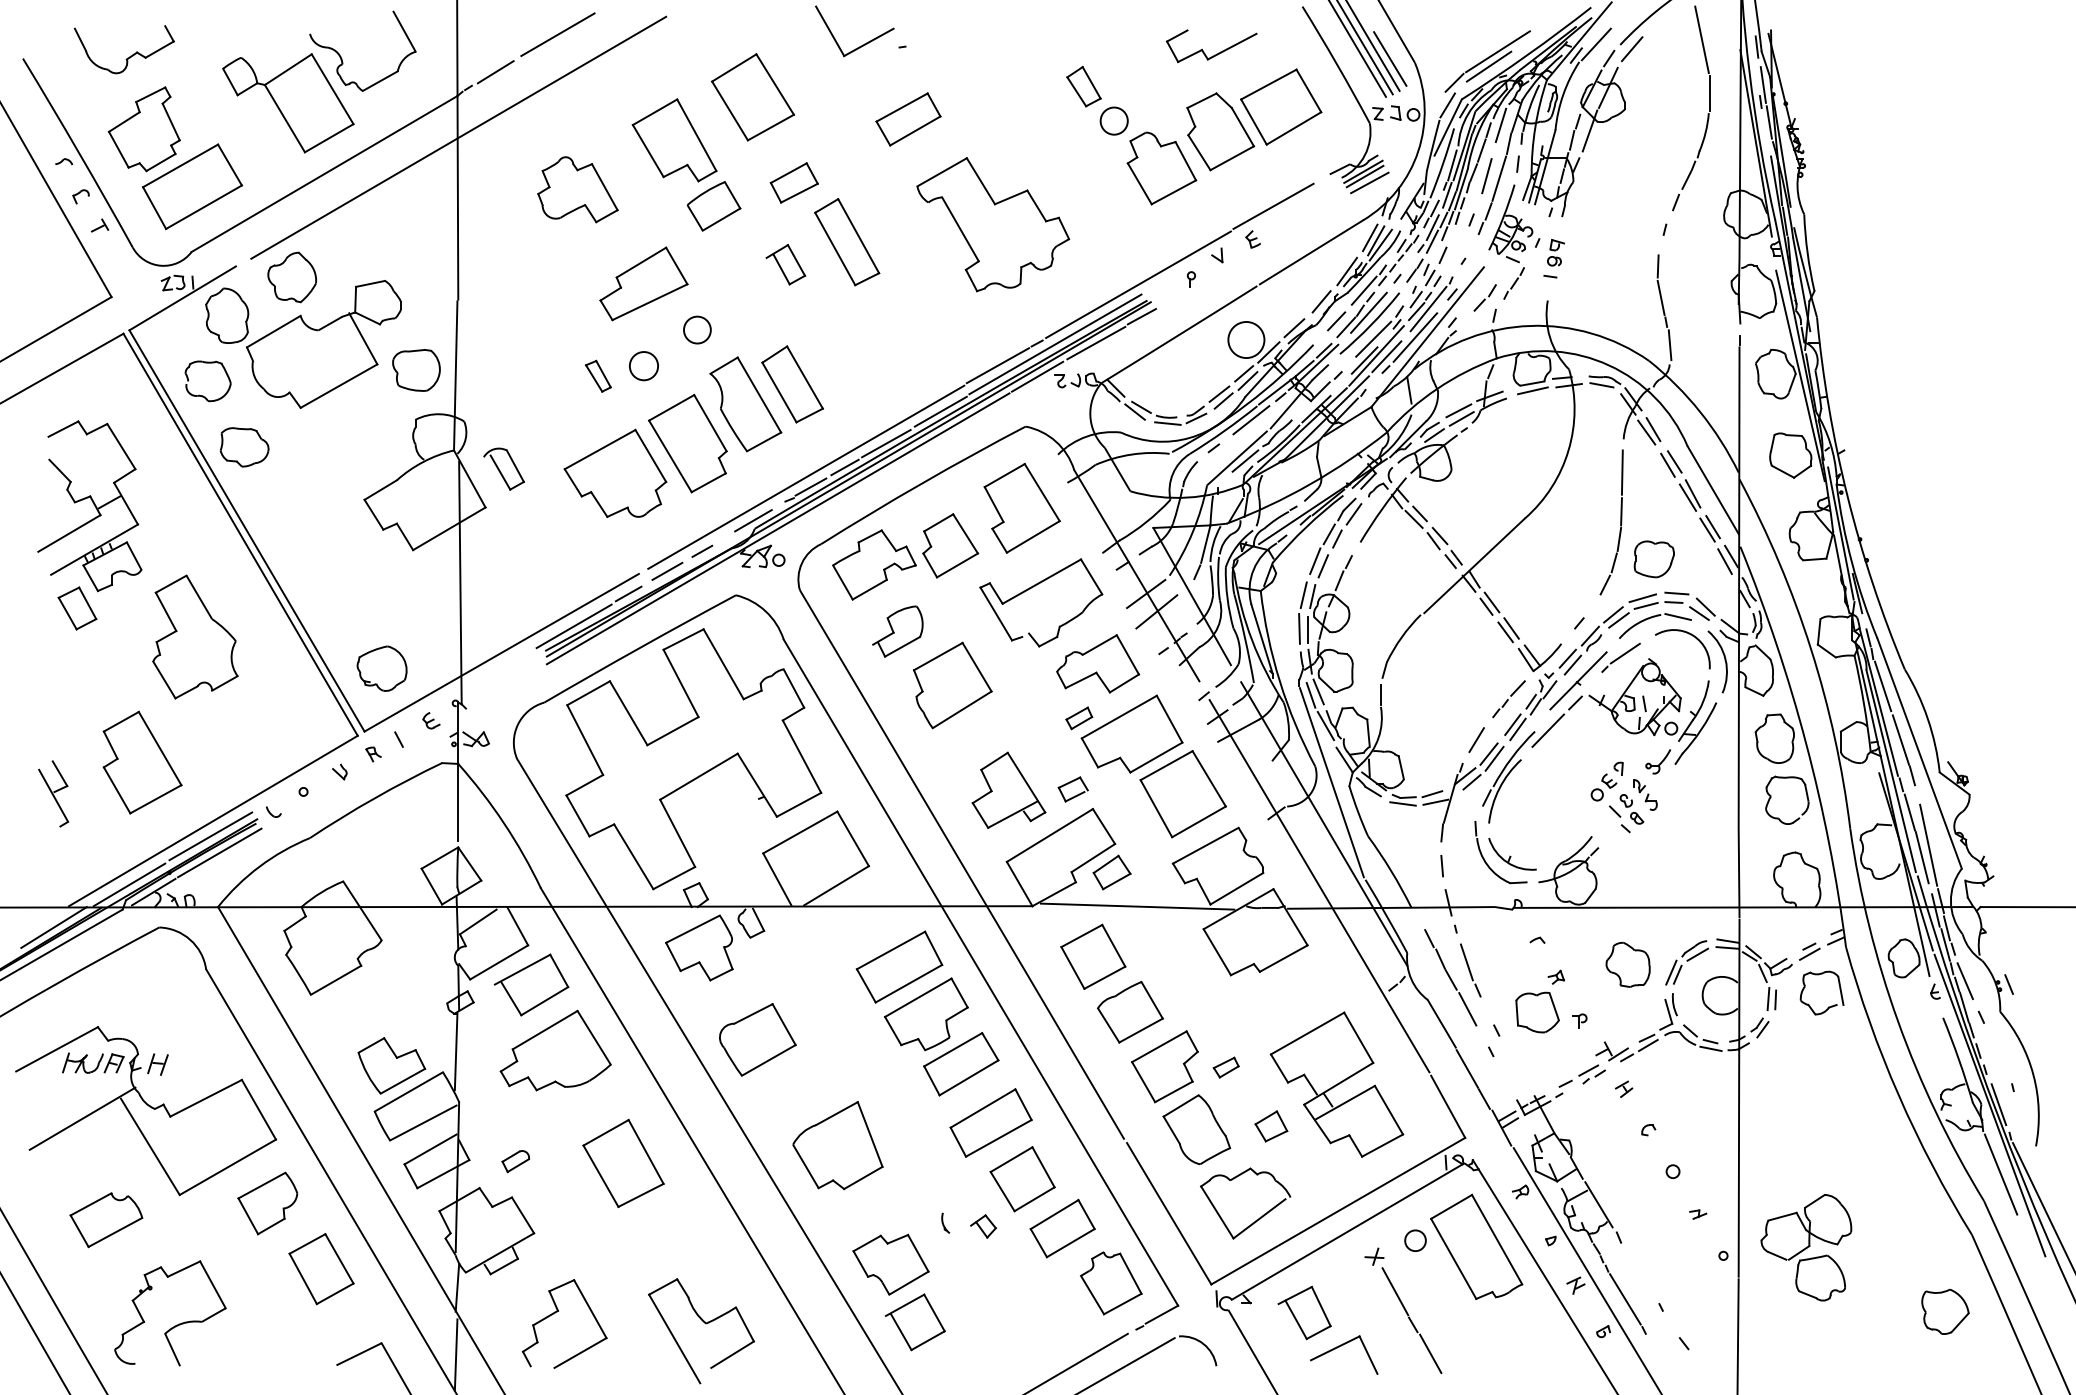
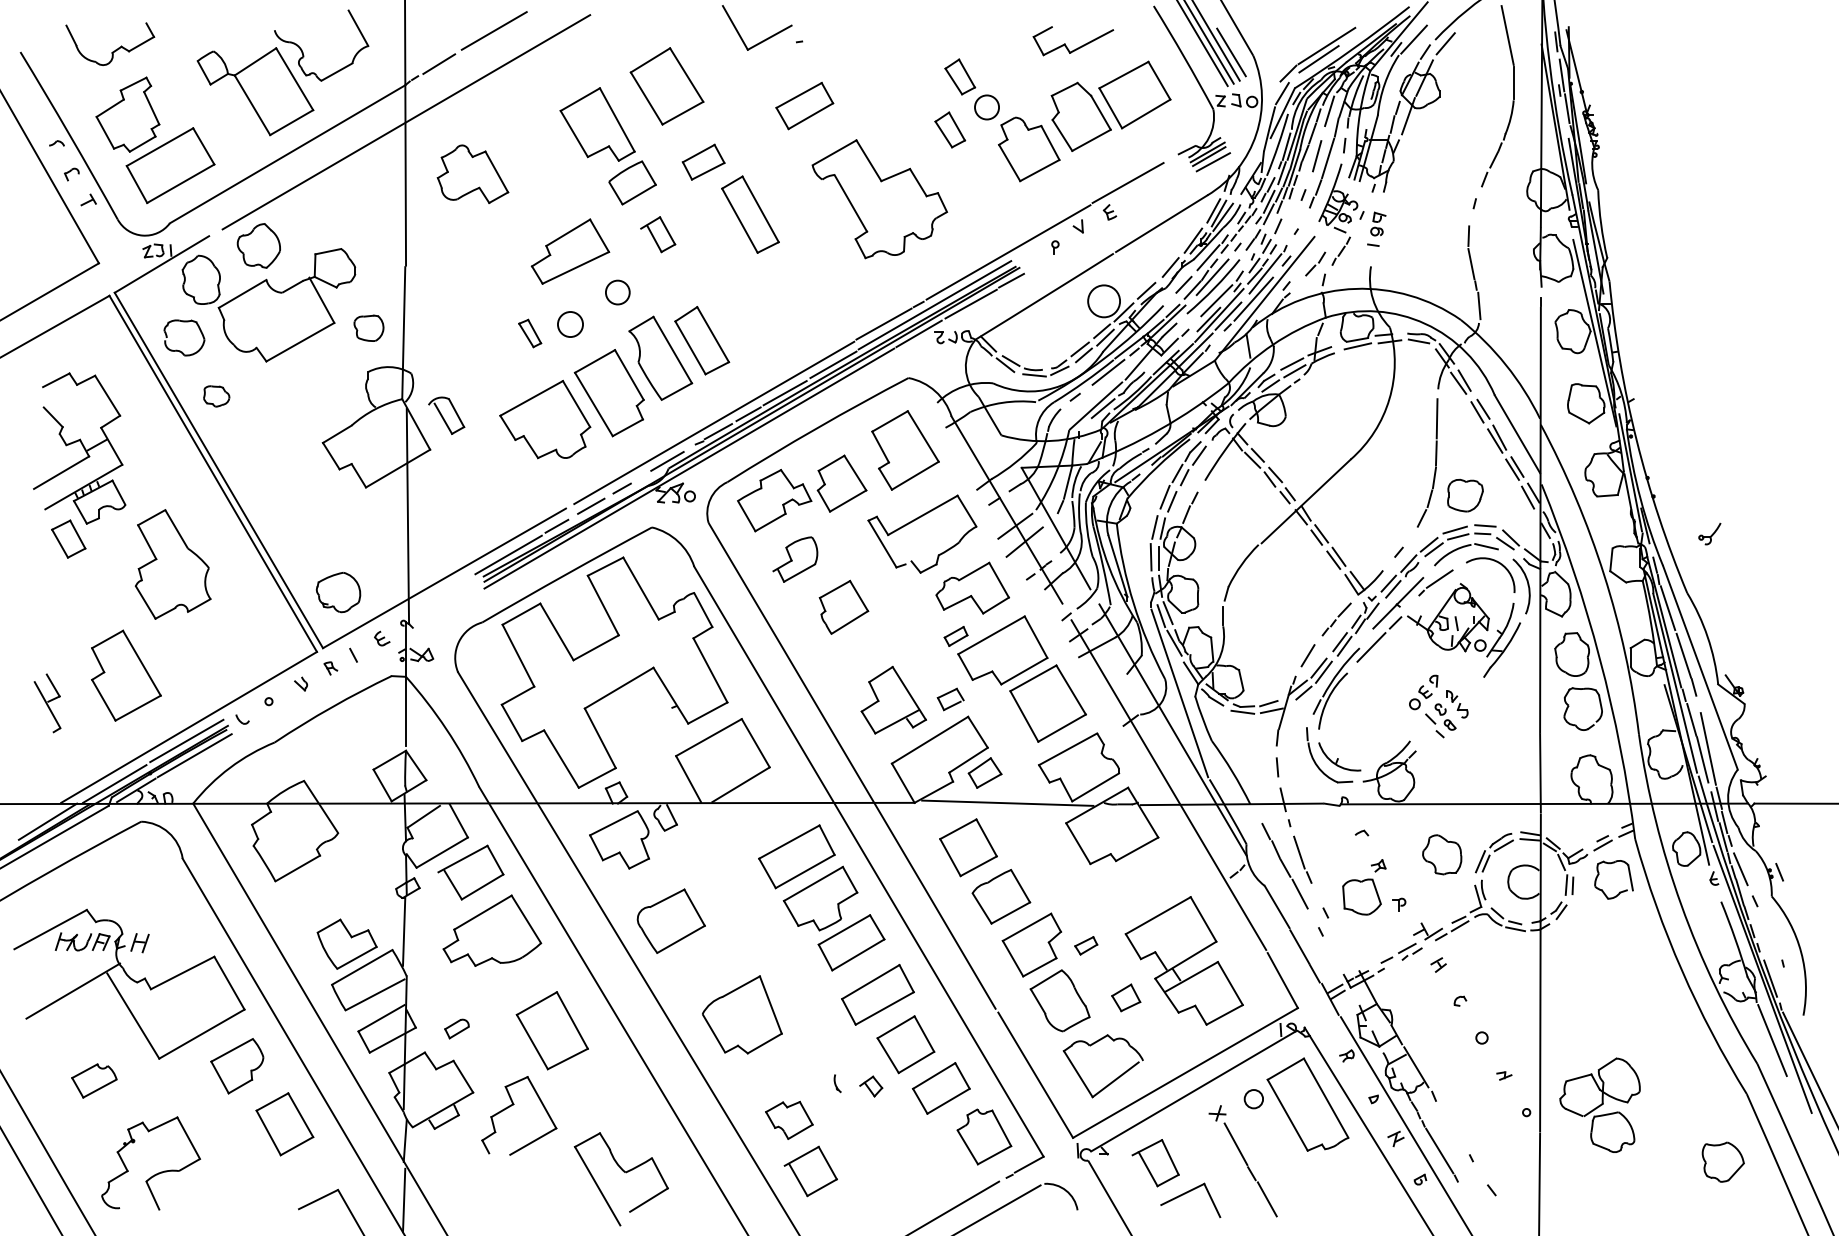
part: (1072, 145) -> (950, 129), added
part: (577, 188) -> (472, 173), moved
part: (786, 264) -> (658, 234), moved
part: (415, 370) -> (368, 328), size x0.7
part: (244, 447) -> (216, 396), size x0.6
part: (952, 685) -> (843, 607), size x0.7
part: (1657, 761) -> (1709, 533), moved
part: (106, 1219) -> (94, 1080), size x0.7
part: (891, 1264) -> (789, 1120), size x0.7
part: (558, 1312) -> (513, 1105), moved

